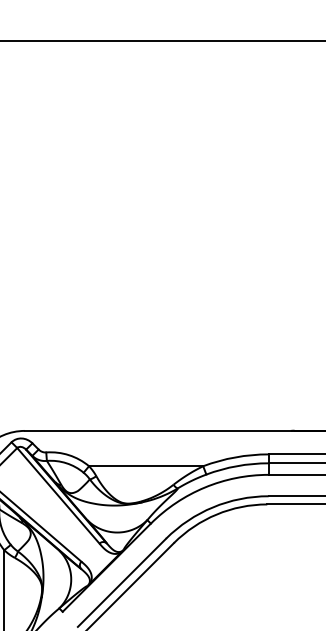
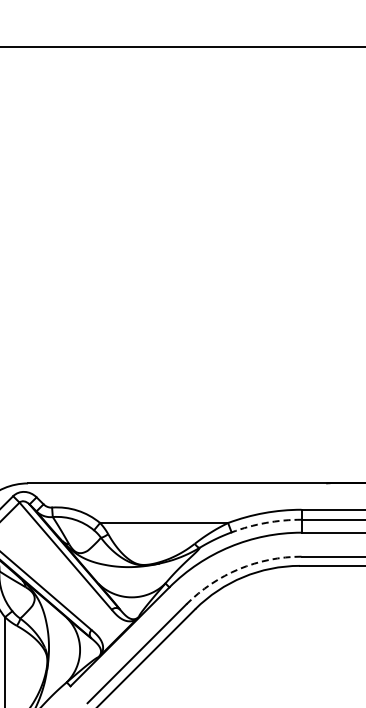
arc: (236, 465) -> (265, 522), solid -> dashed
arc: (213, 507) -> (239, 569), solid -> dashed

